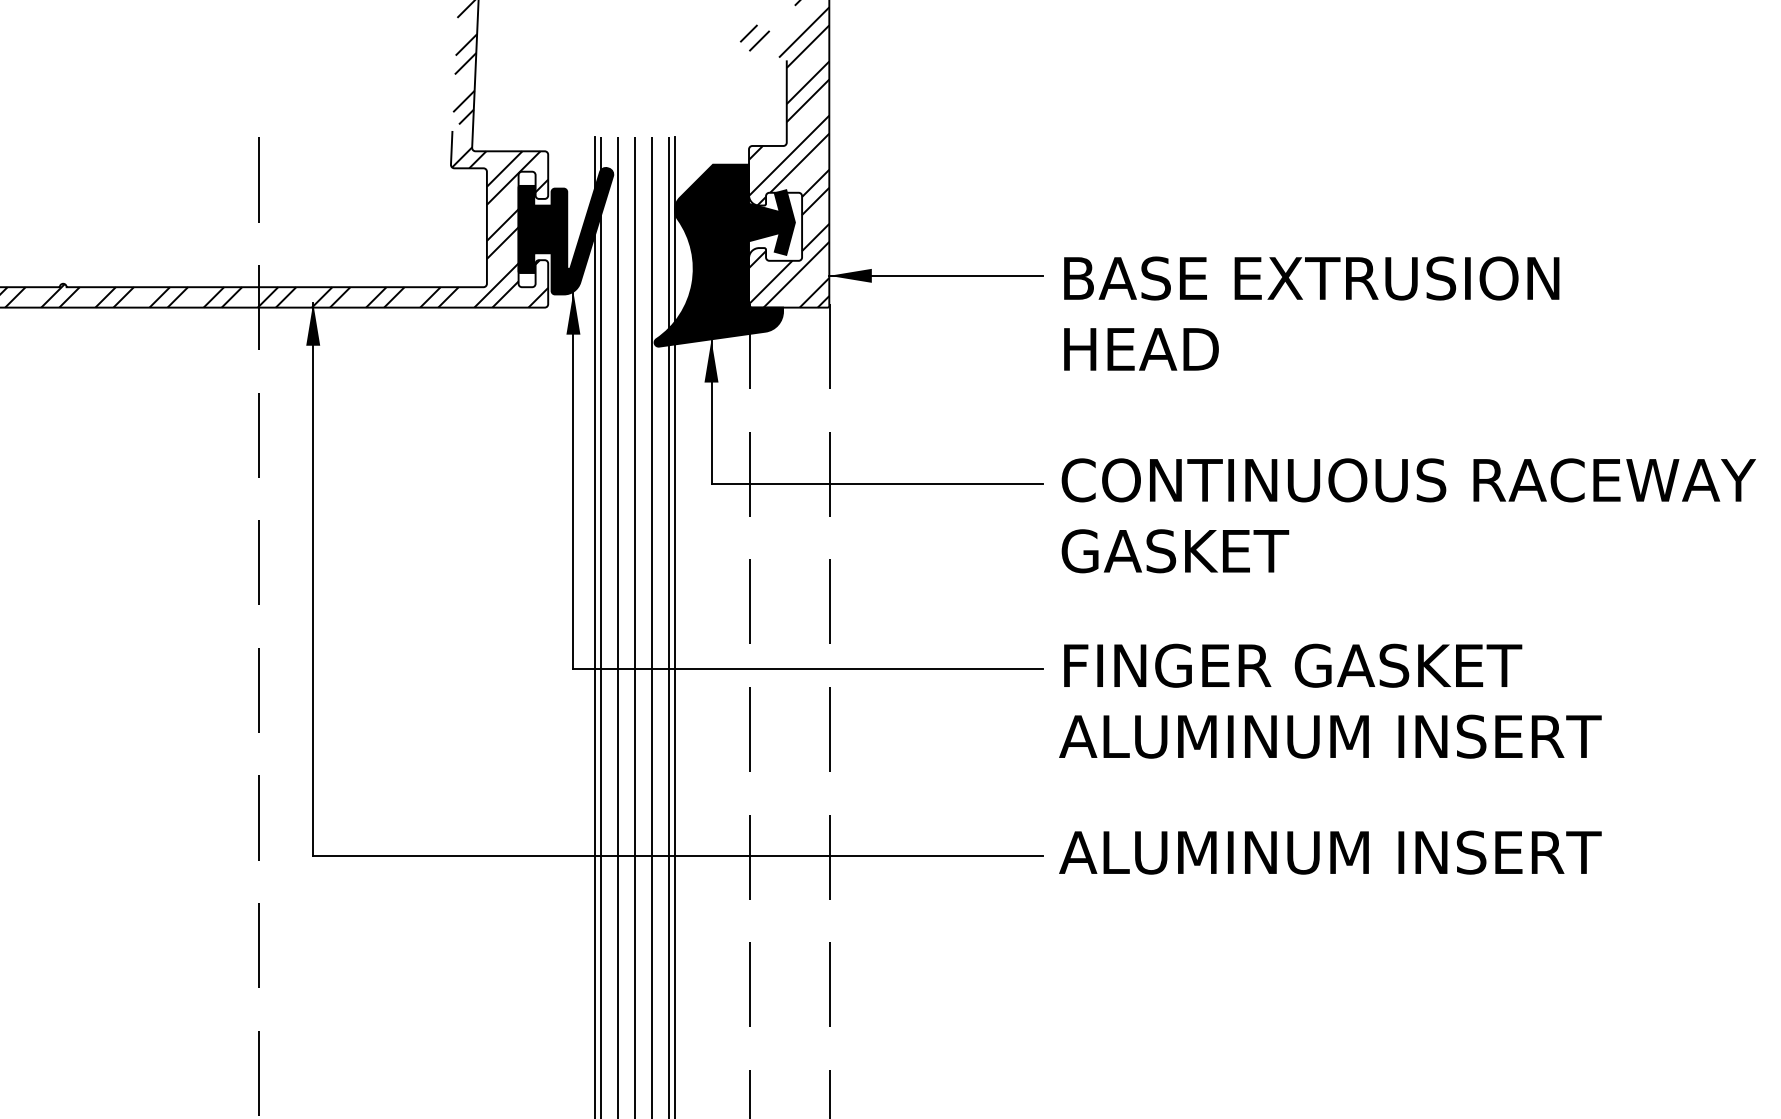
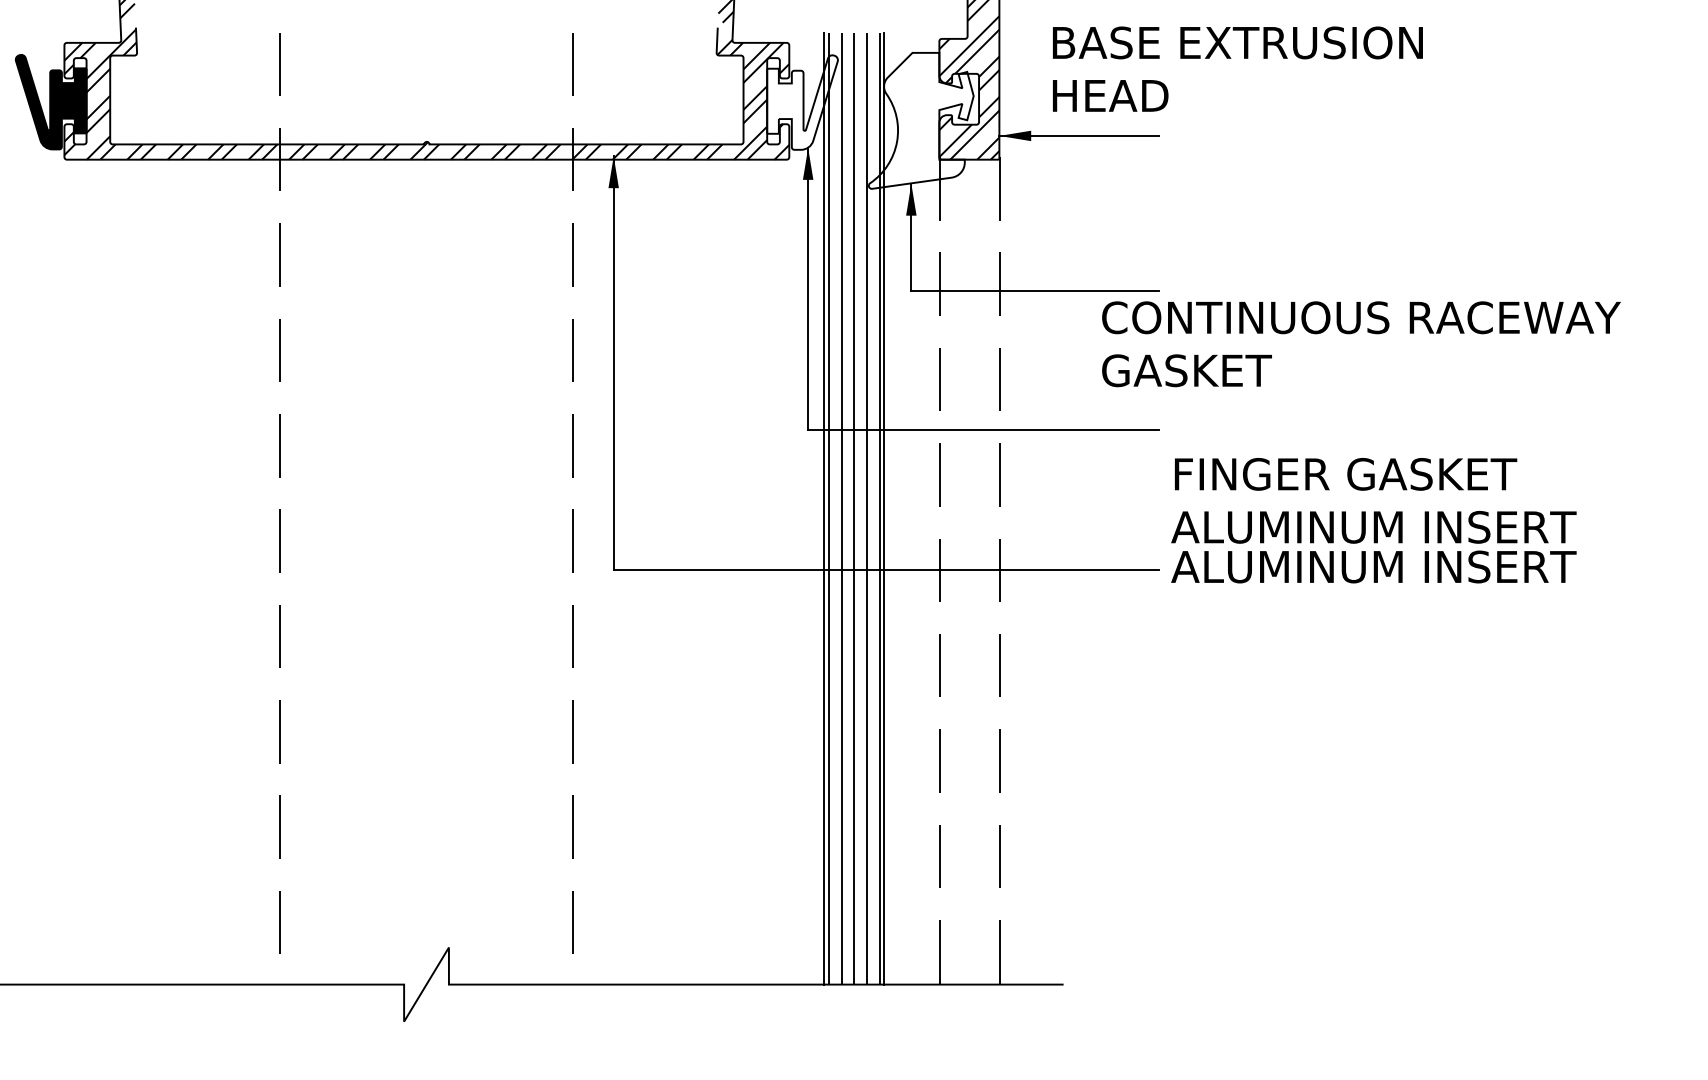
fill: (565, 231) -> (802, 102), removed
fill: (723, 255) -> (920, 120), removed
text: (1311, 312) -> (1237, 68), moved
text: (1408, 516) -> (1361, 344), moved
text: (1329, 700) -> (1373, 500), moved

